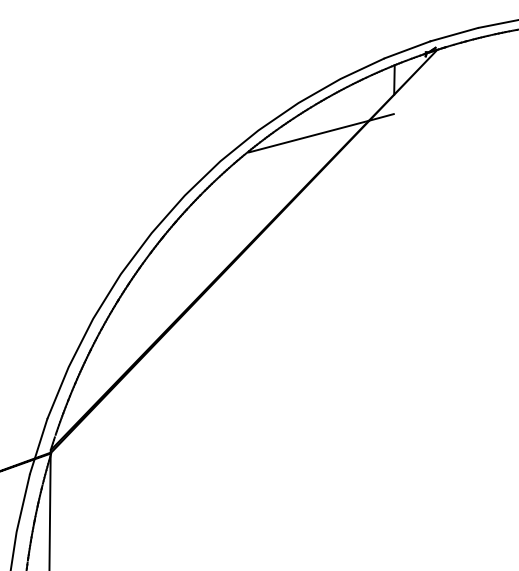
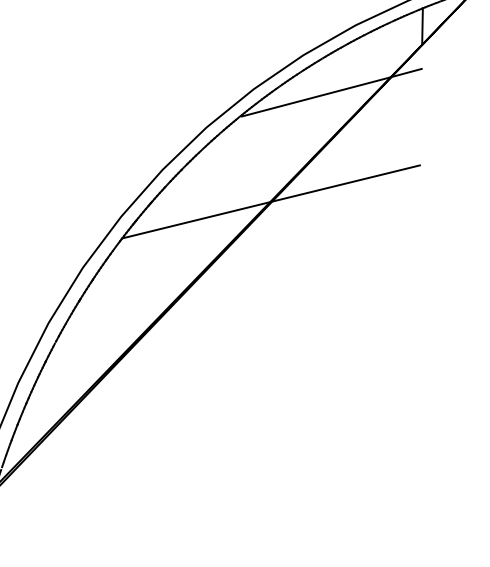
line: (272, 220) -> (271, 200), added

